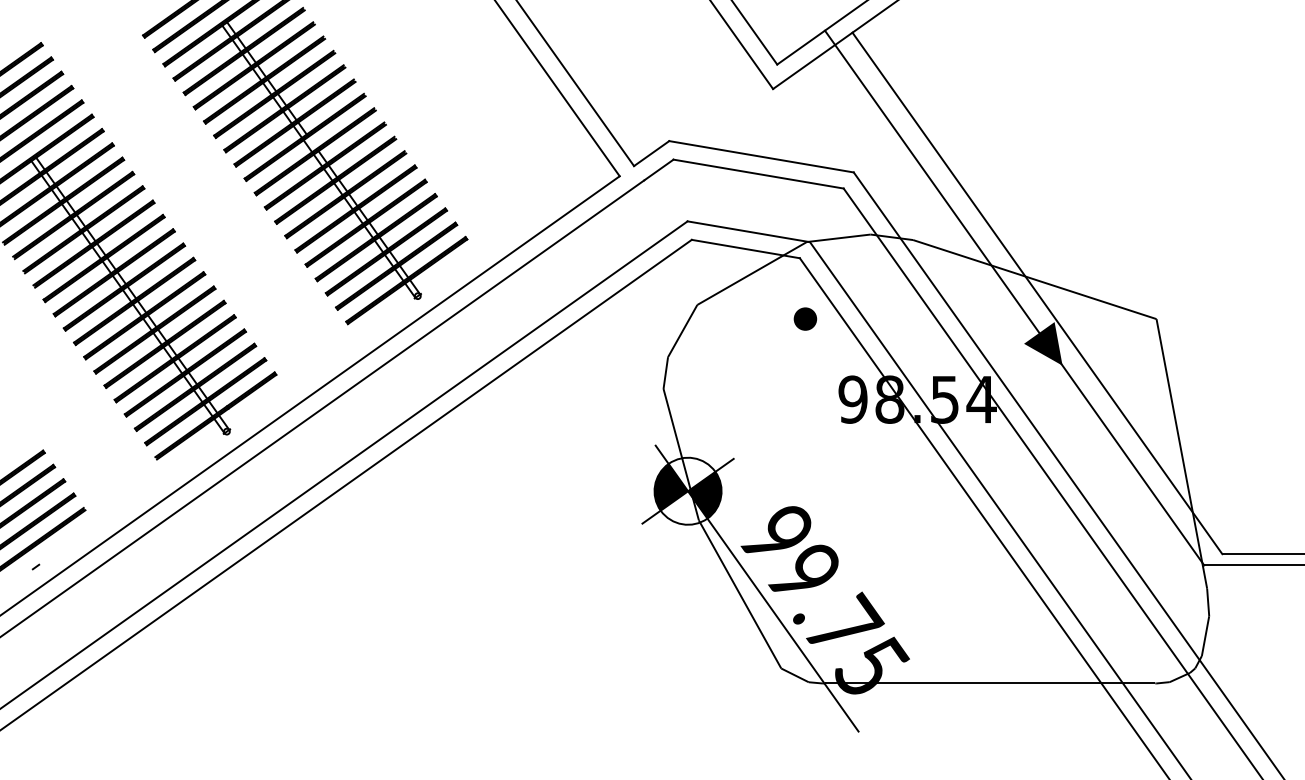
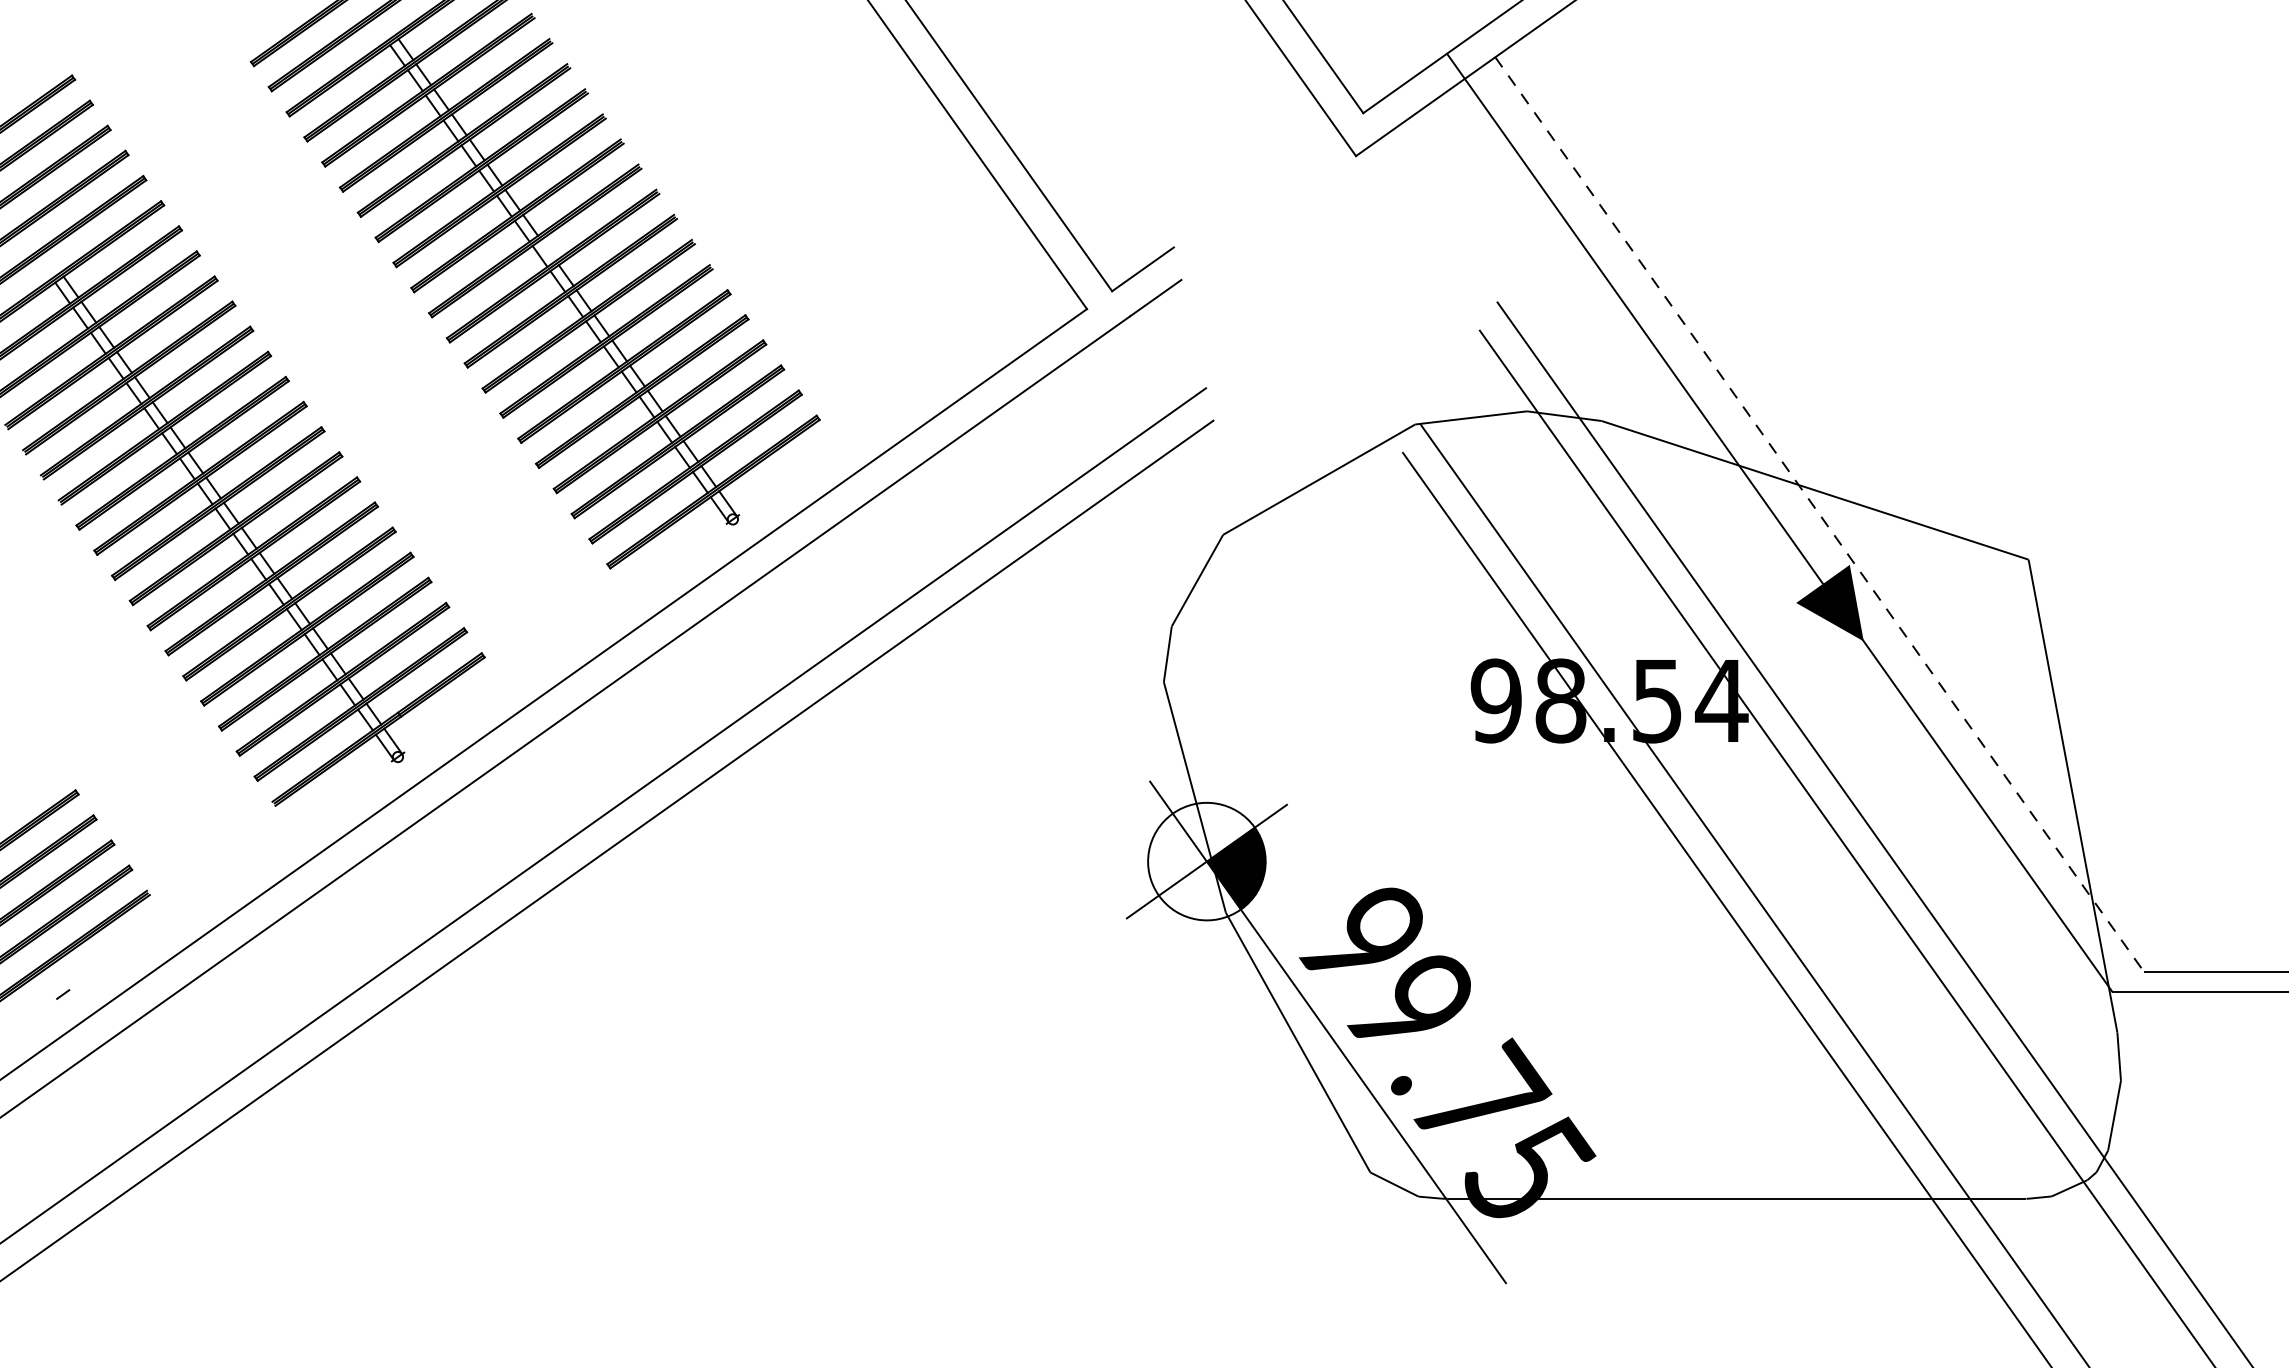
line: (761, 156) -> (1335, 274), removed
line: (758, 173) -> (1330, 304), removed
line: (748, 231) -> (1312, 405), removed
line: (745, 248) -> (1307, 435), removed
line: (1037, 293) -> (1819, 514), solid -> dashed
part: (805, 318) -> (1412, 558), removed
fill: (671, 486) -> (1177, 853), removed

